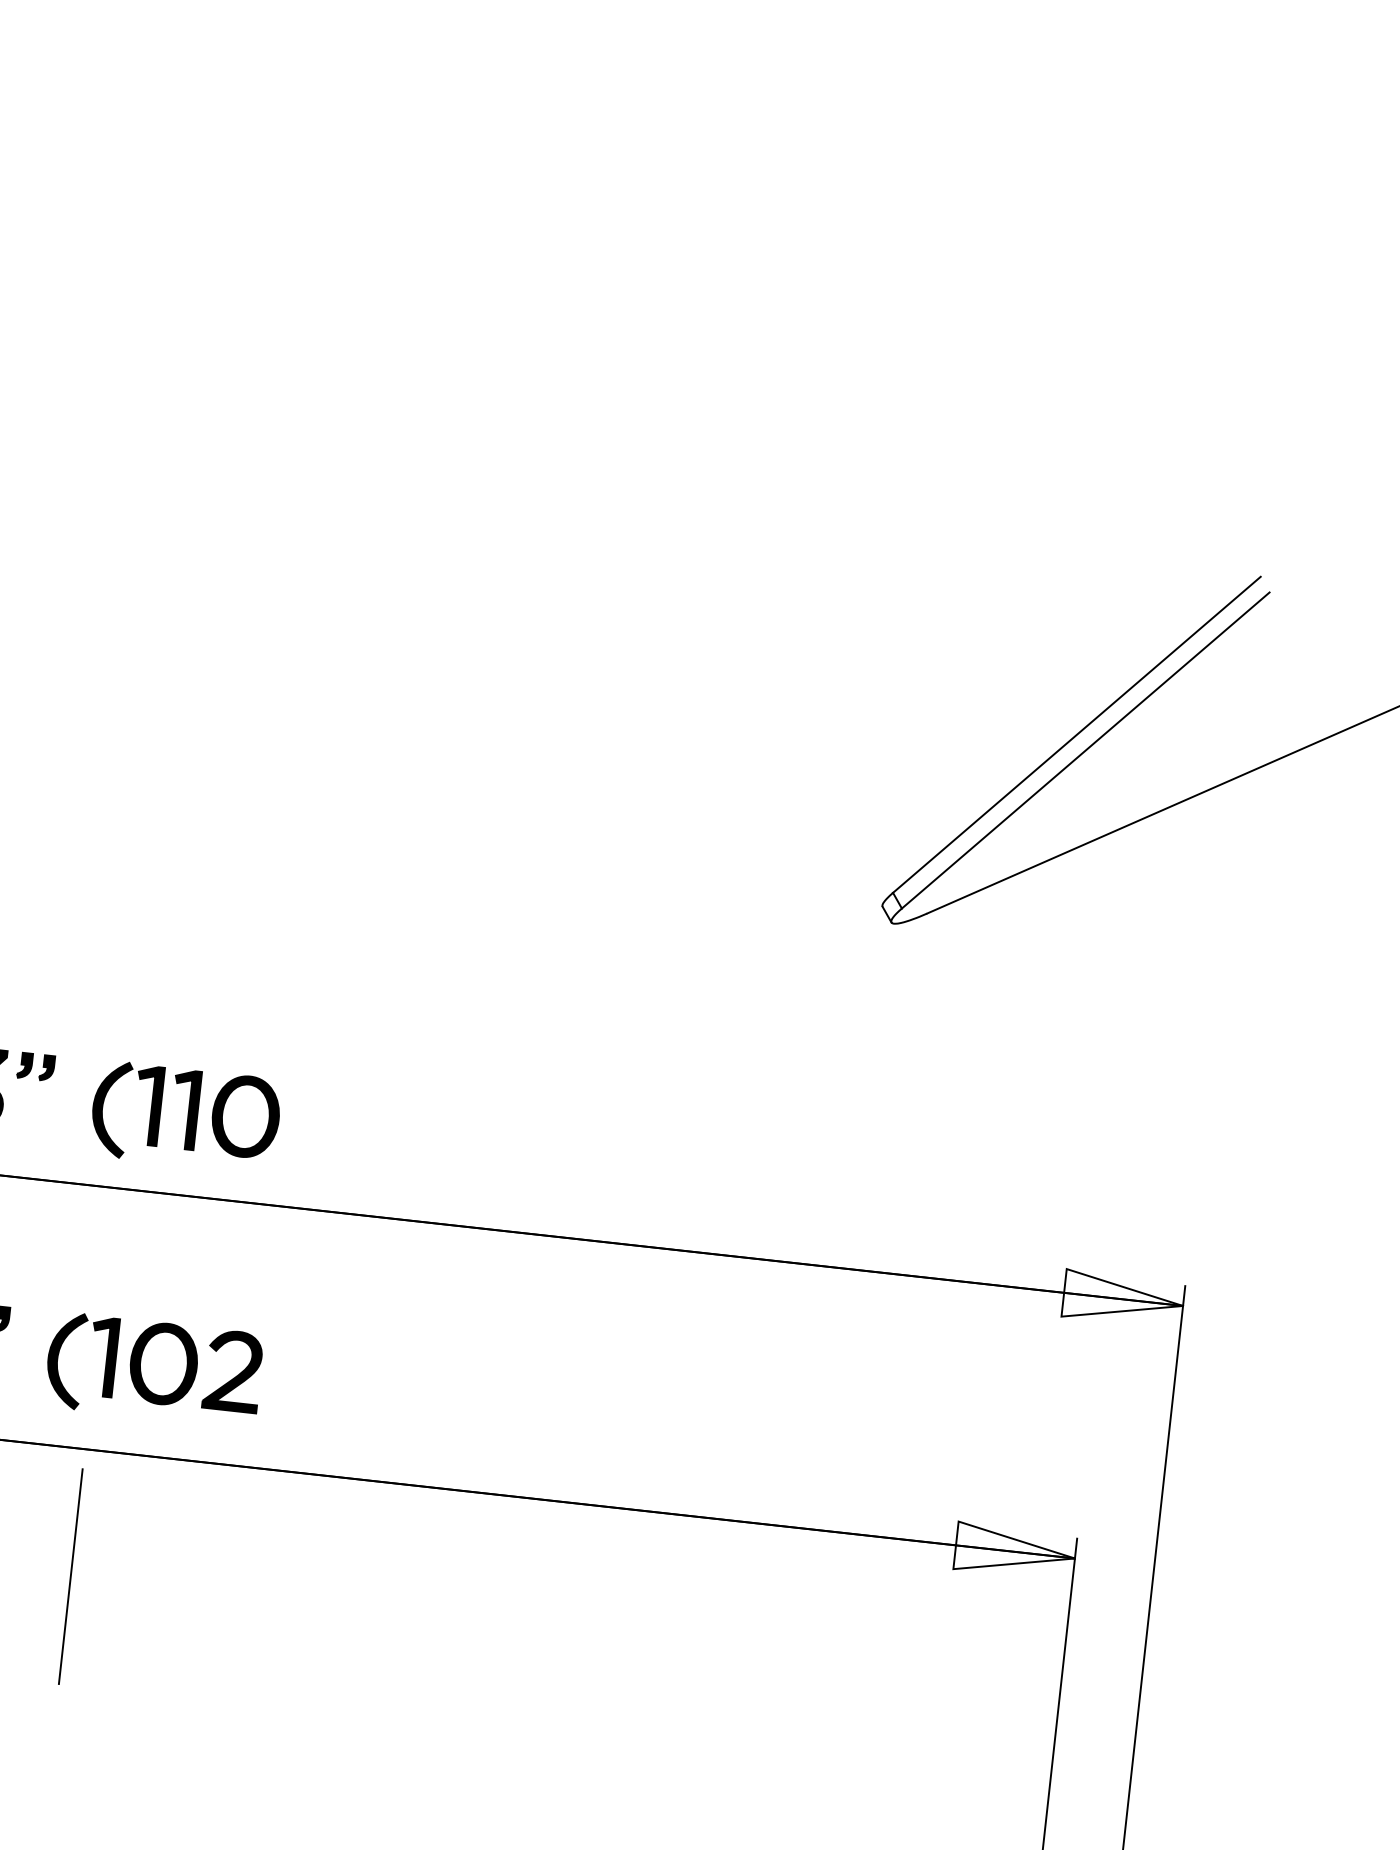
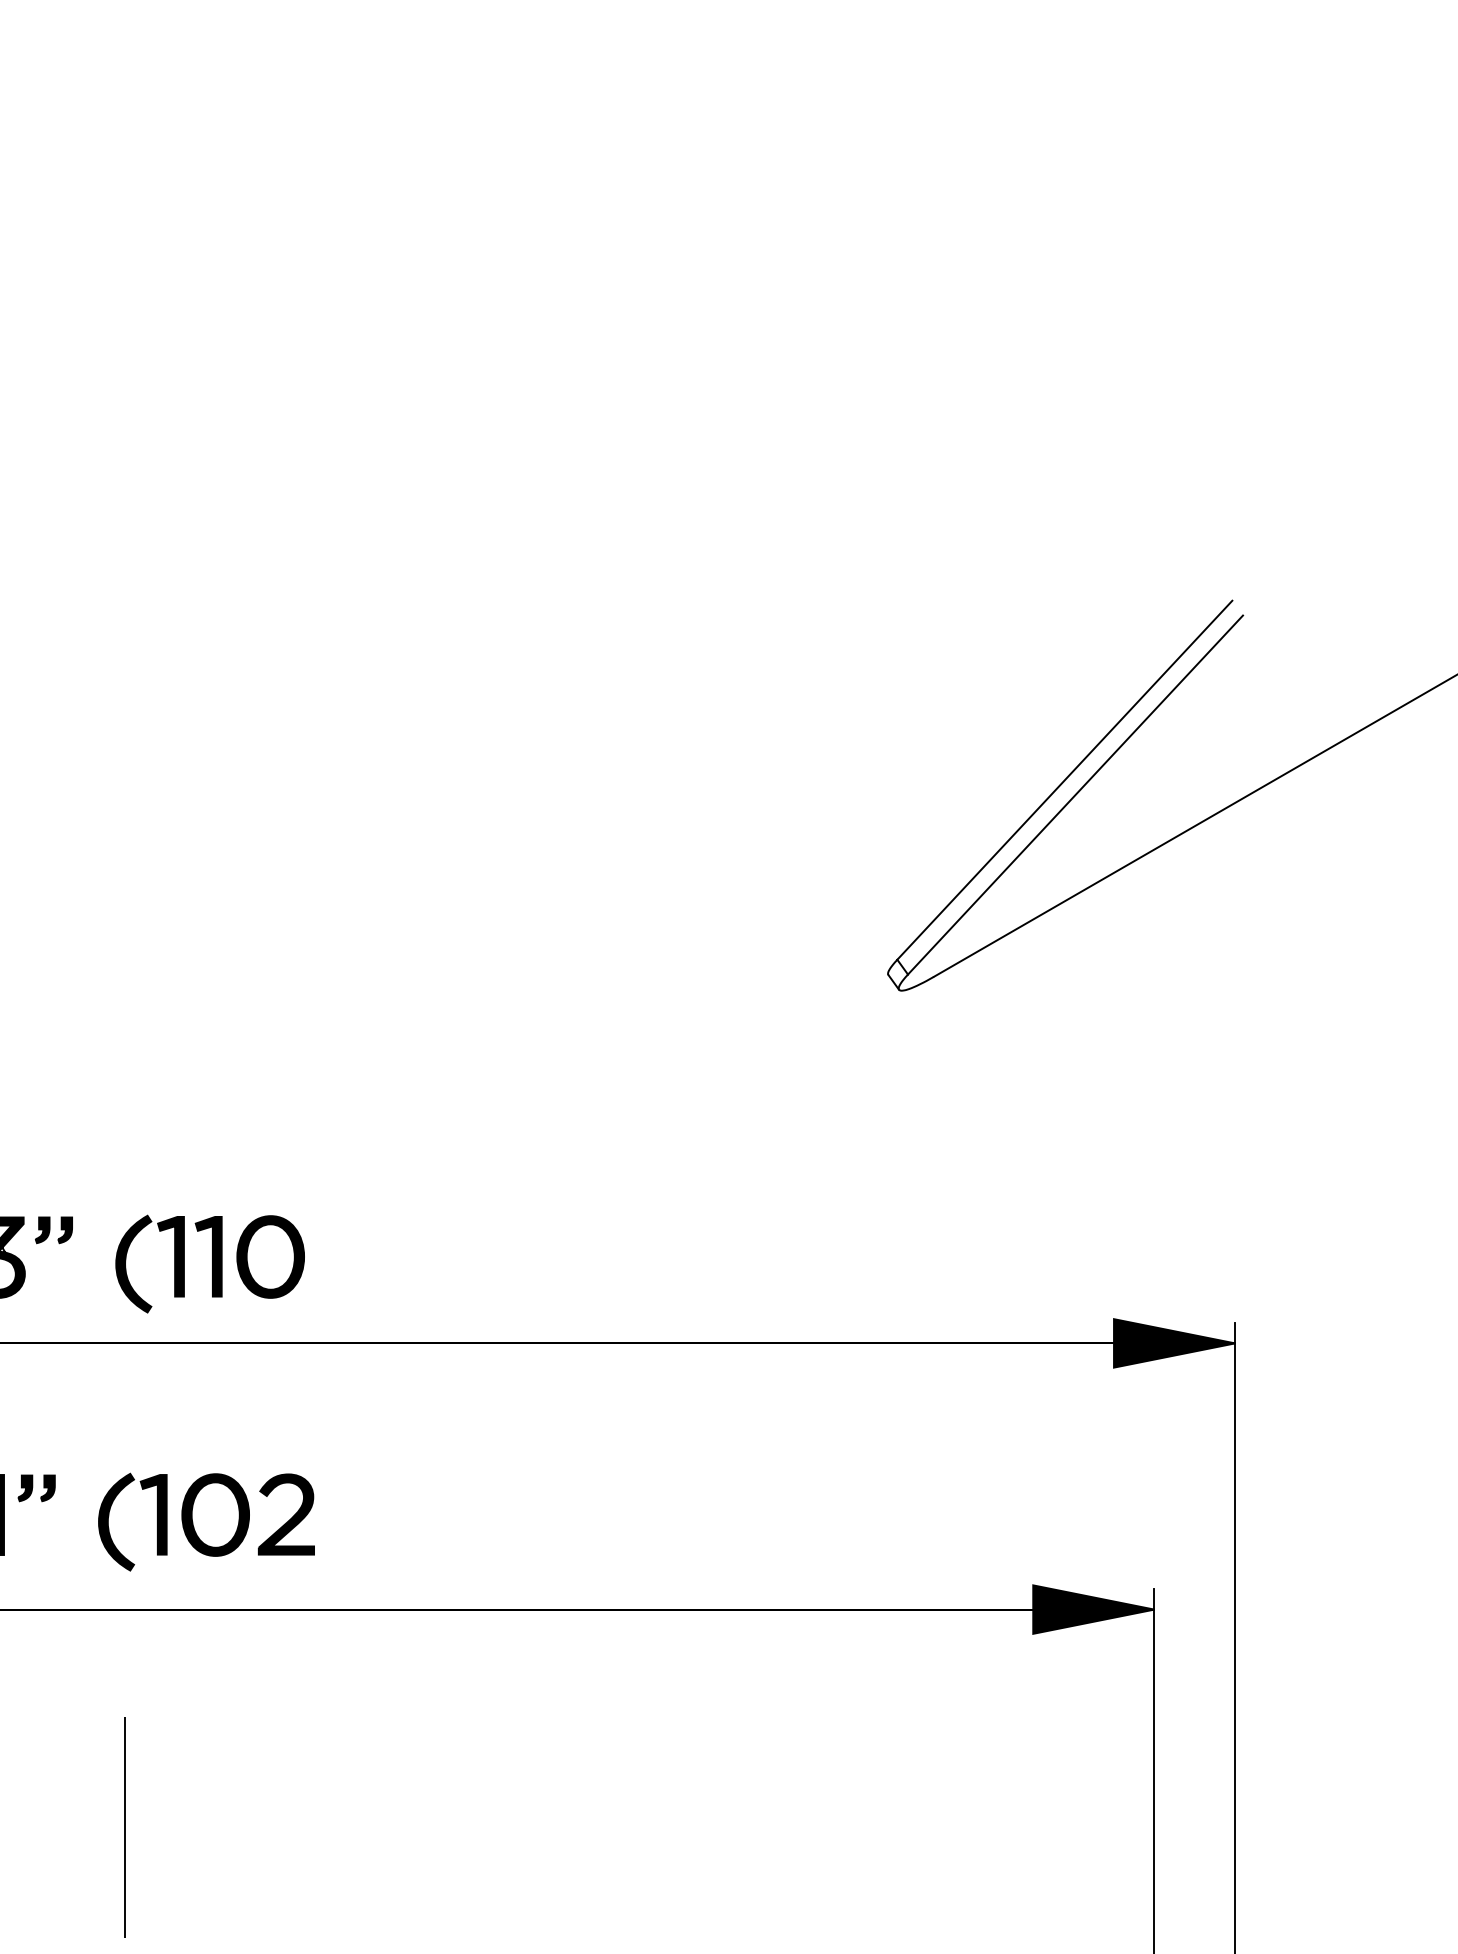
fill: (1123, 1299) -> (1174, 1343), added
fill: (1015, 1551) -> (1093, 1609), added
line: (70, 1576) -> (124, 1827), moved

